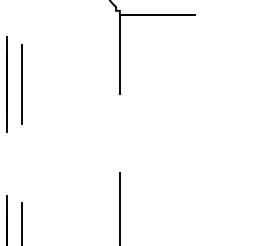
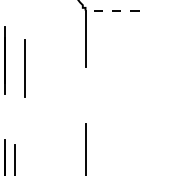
line: (157, 14) -> (112, 10), solid -> dashed
line: (20, 84) -> (24, 68), moved

